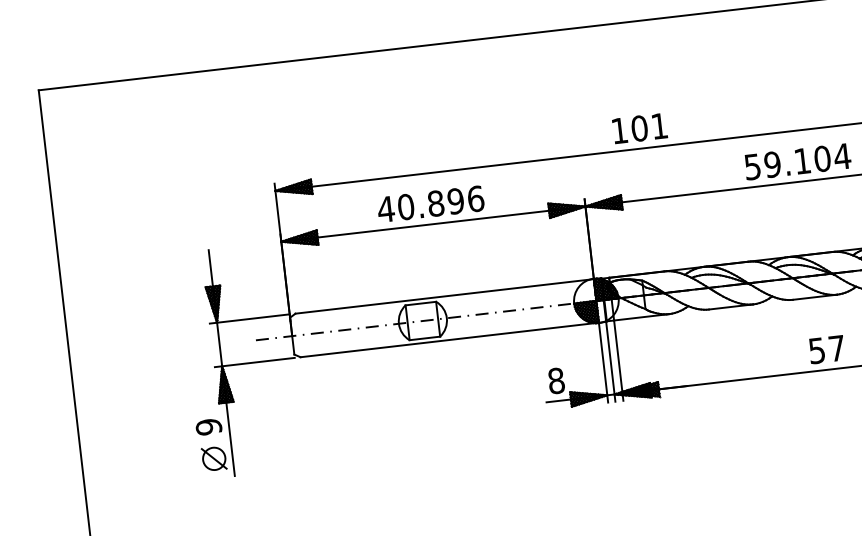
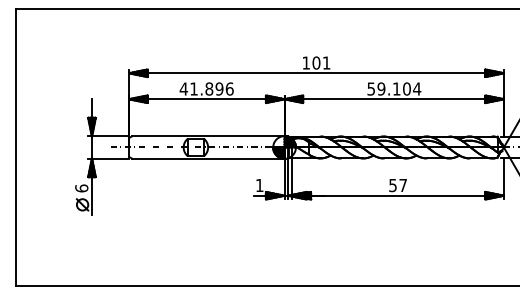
text: (406, 205) -> (194, 88), 40.896 -> 41.896
text: (555, 380) -> (259, 185), 8 -> 1
text: (208, 427) -> (81, 188), 9 -> 6

